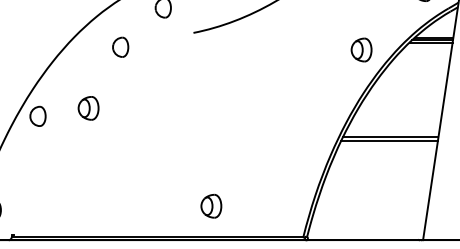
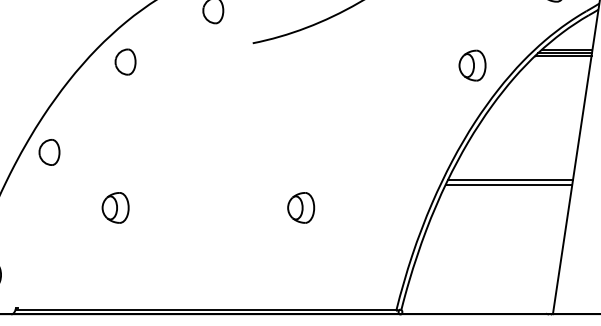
part: (120, 46) -> (125, 61), moved
part: (88, 108) -> (115, 207), moved
part: (211, 205) -> (301, 207), moved

